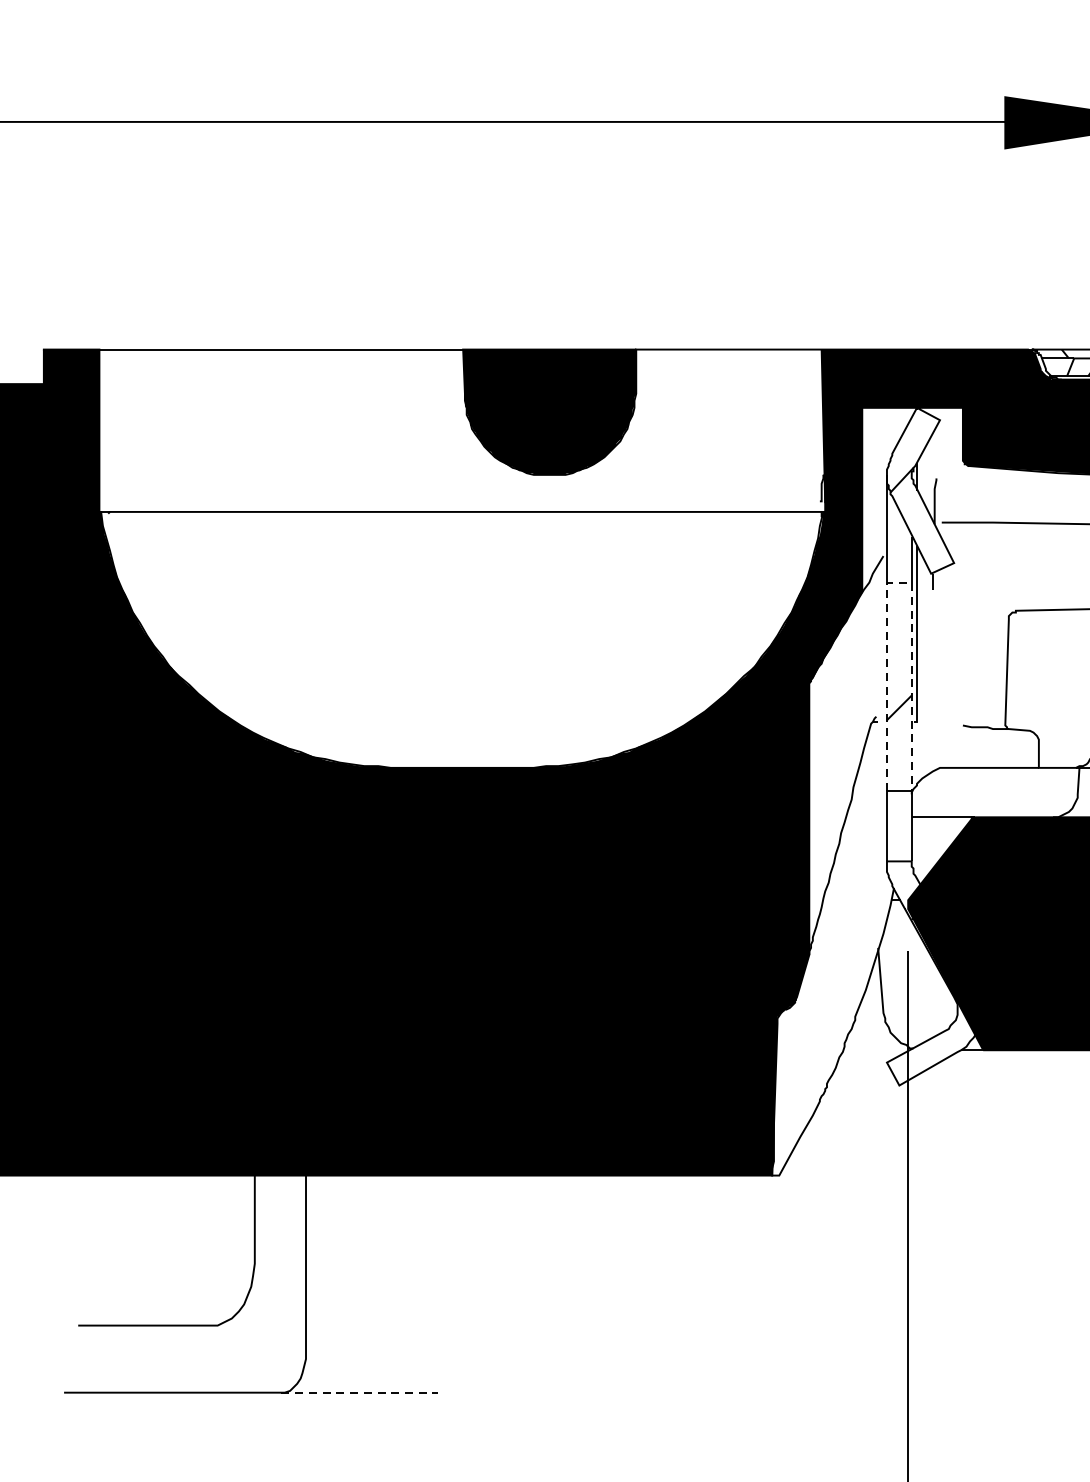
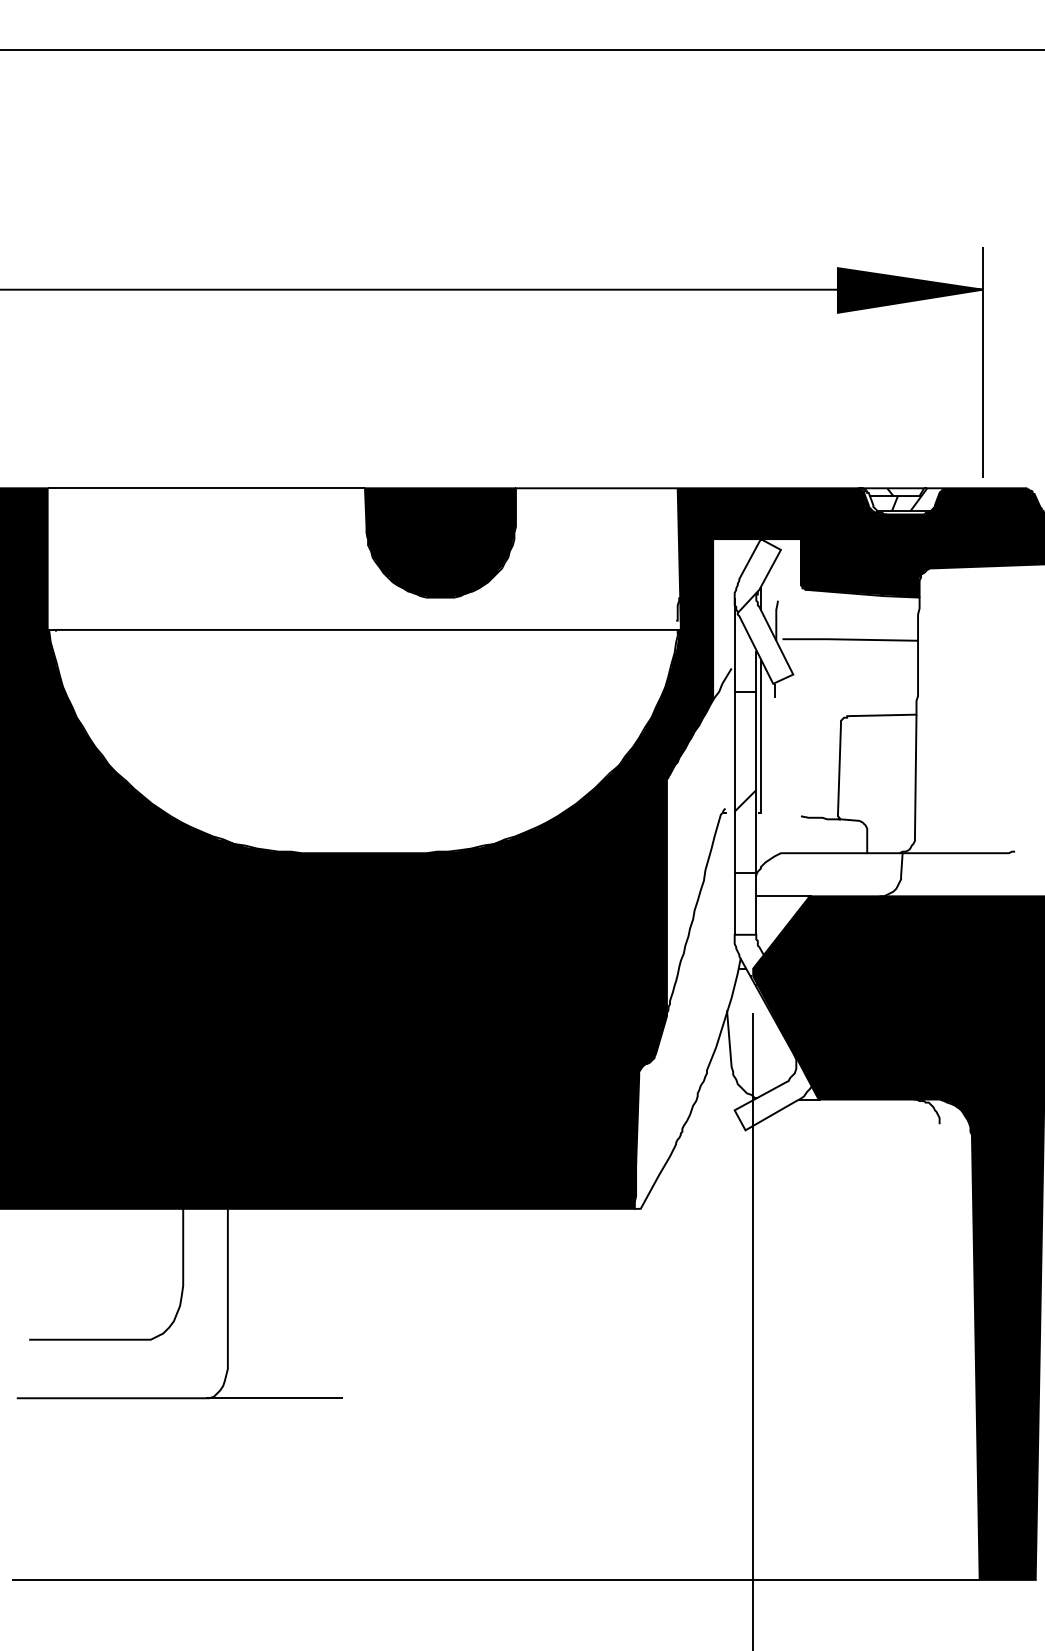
line: (899, 582) -> (745, 691), dashed -> solid
line: (359, 1392) -> (274, 1398), dashed -> solid

